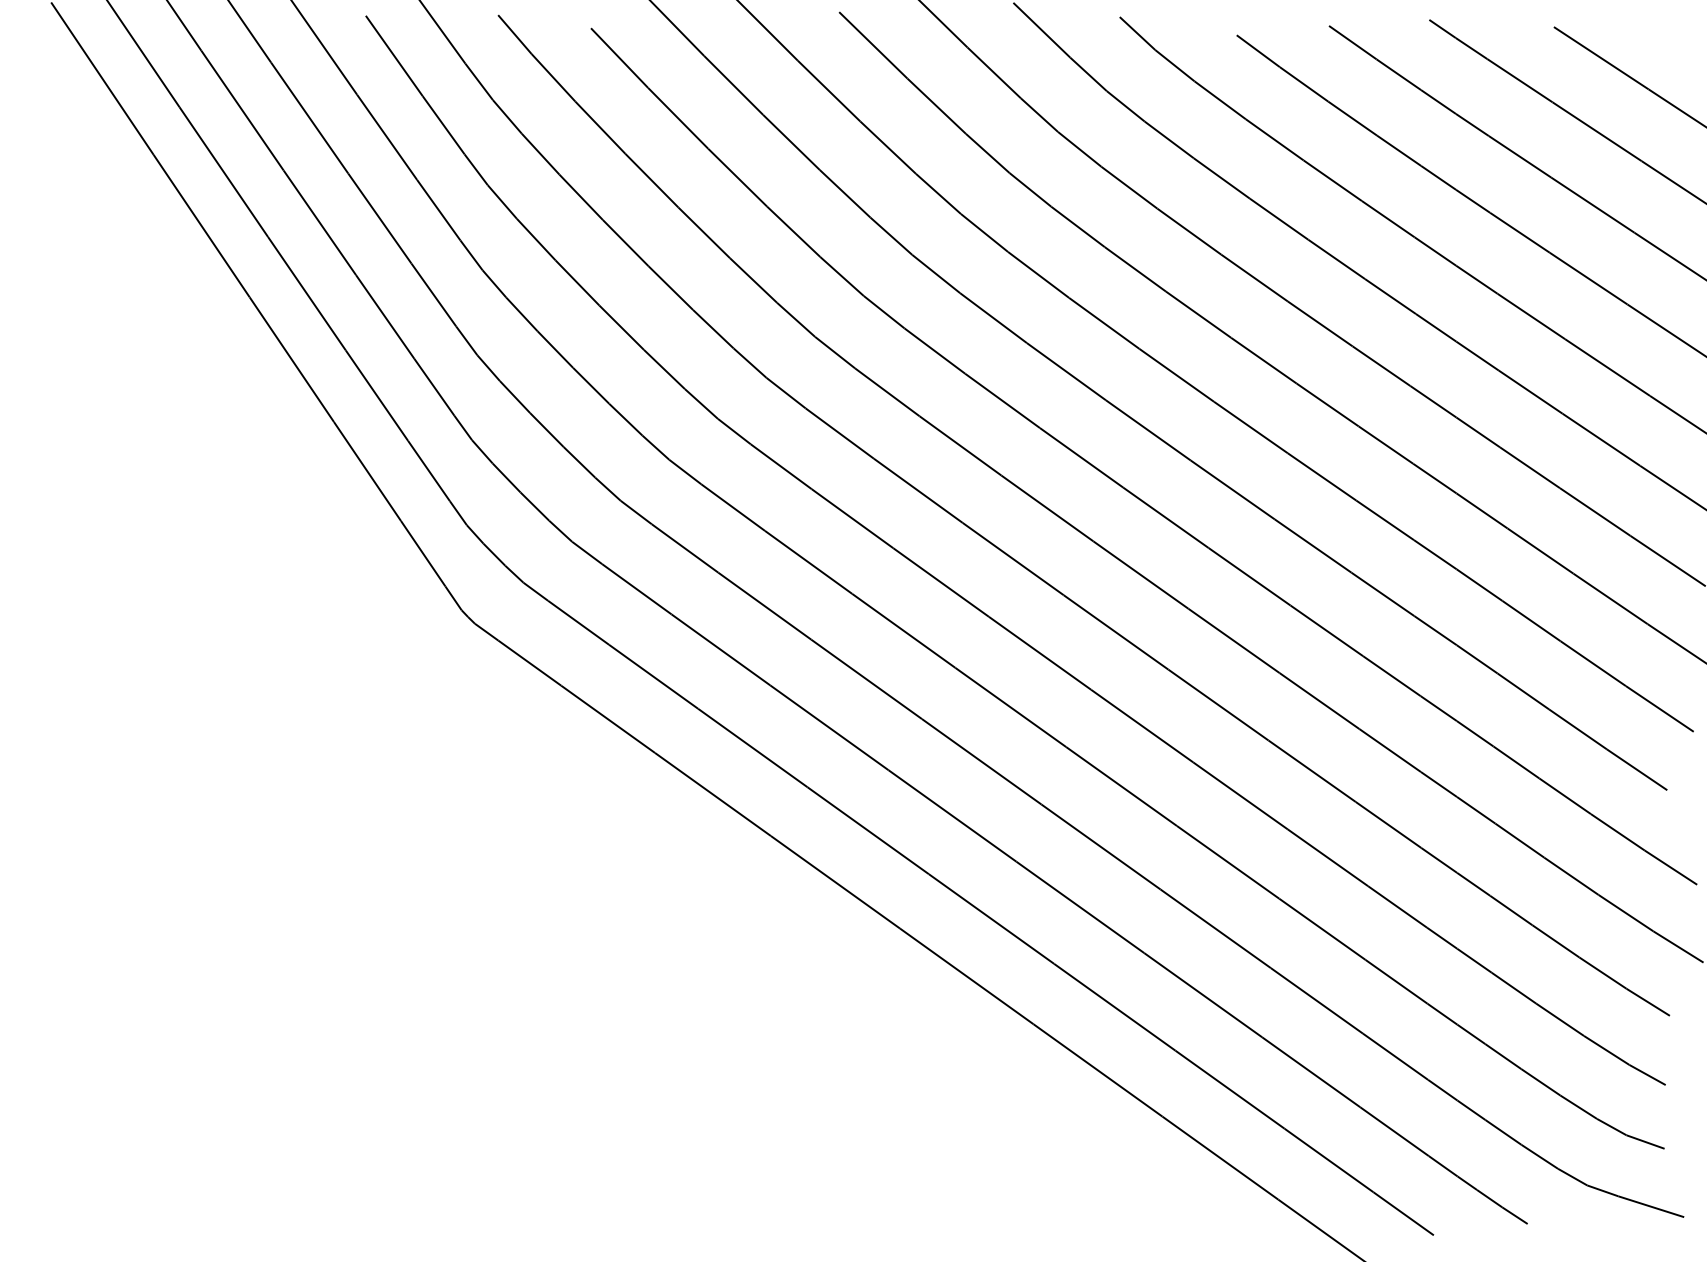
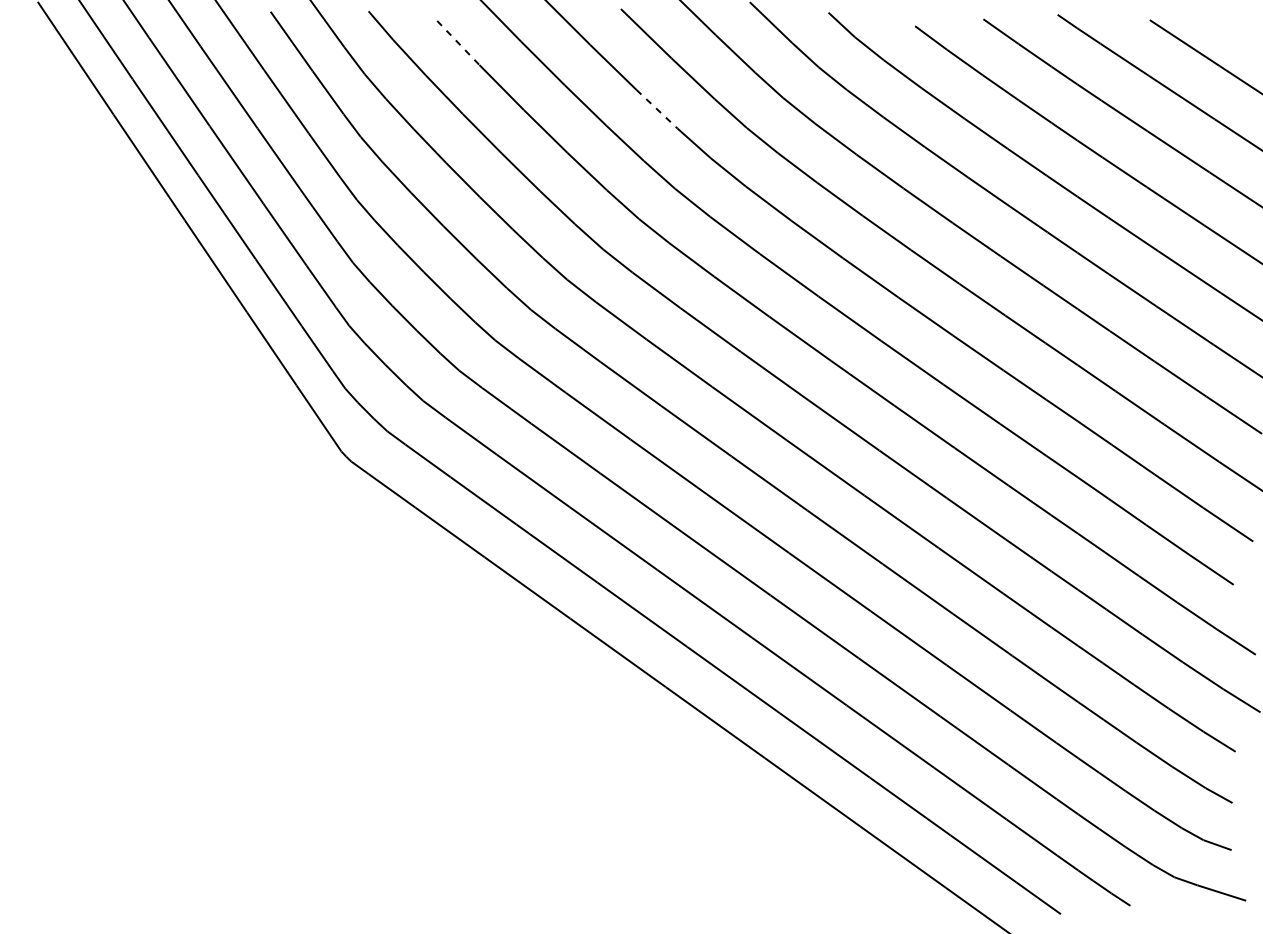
line: (619, 58) -> (458, 43), solid -> dashed
line: (888, 147) -> (657, 109), solid -> dashed

